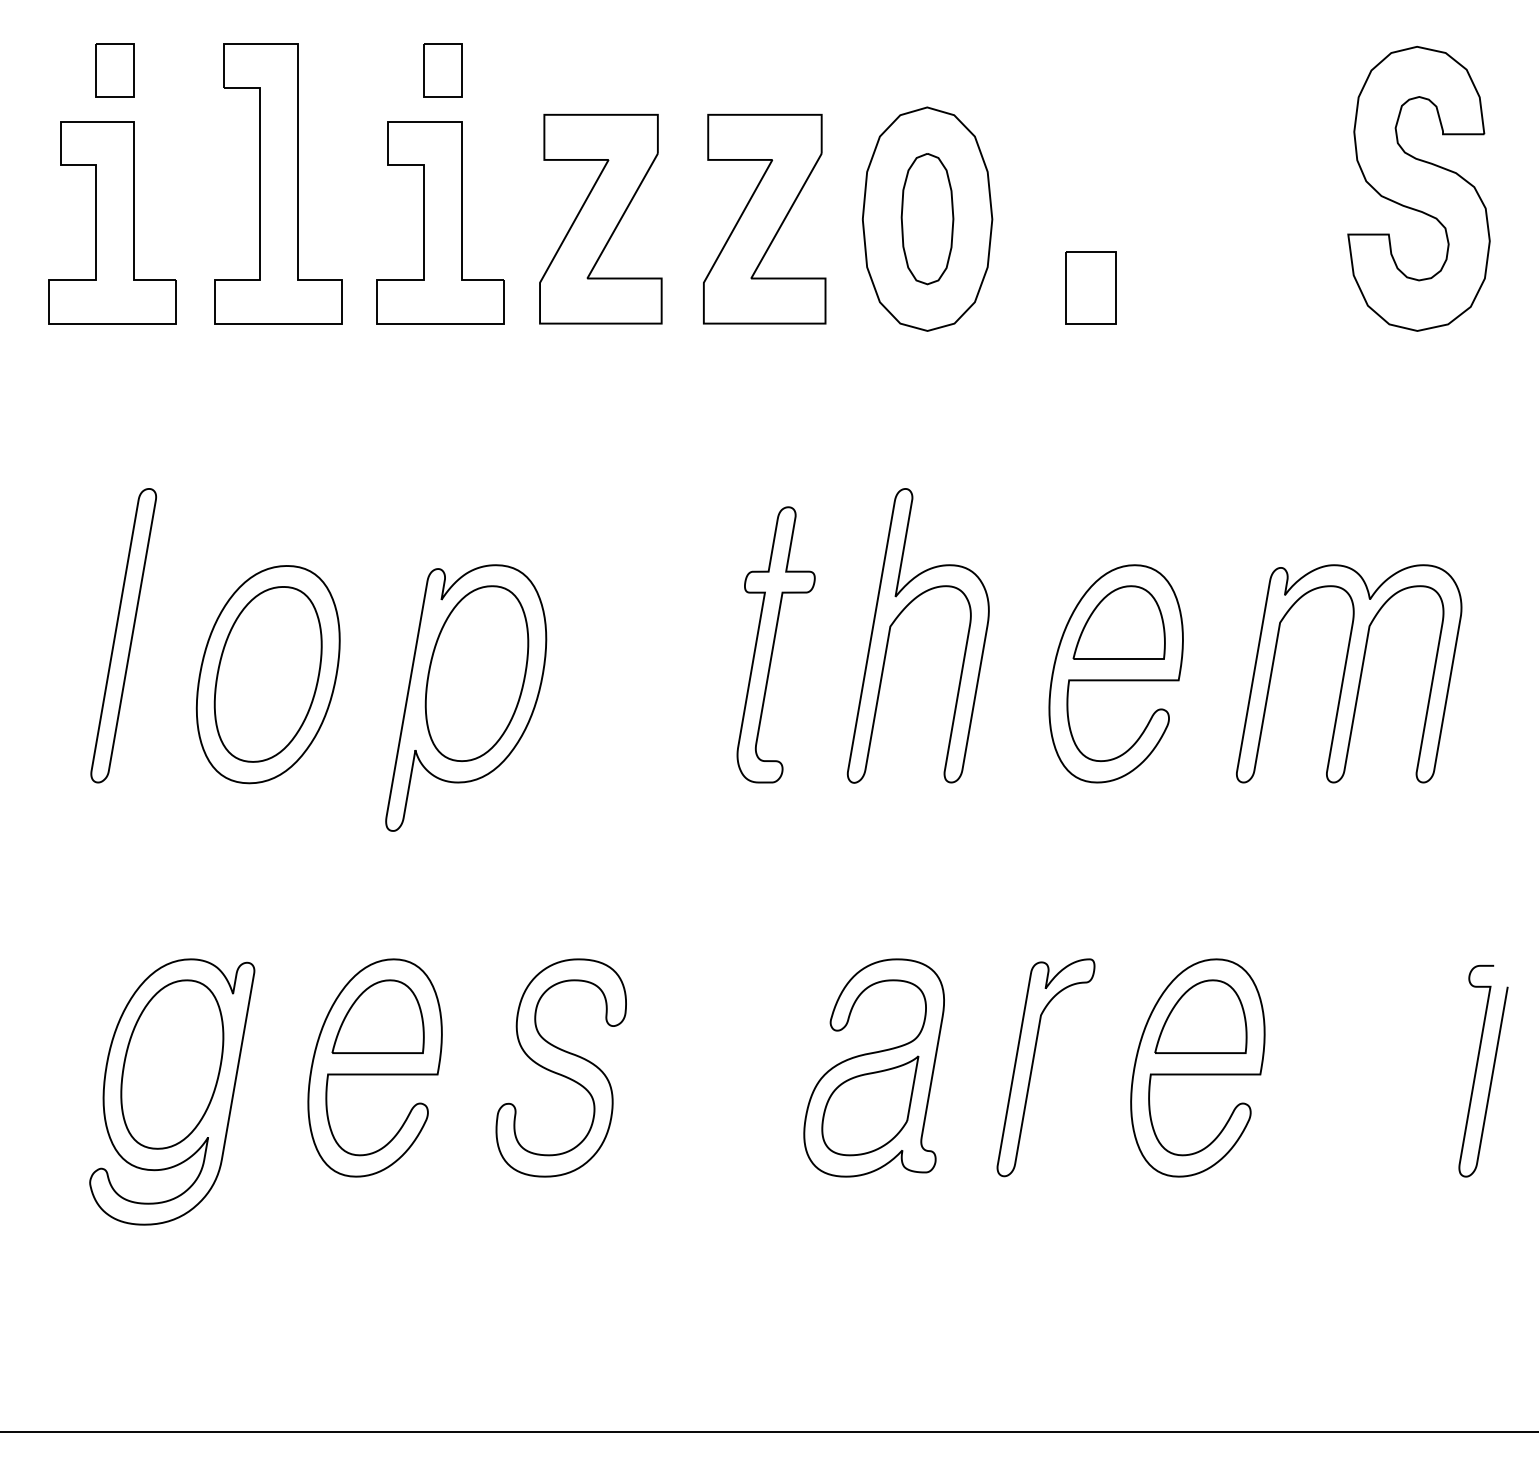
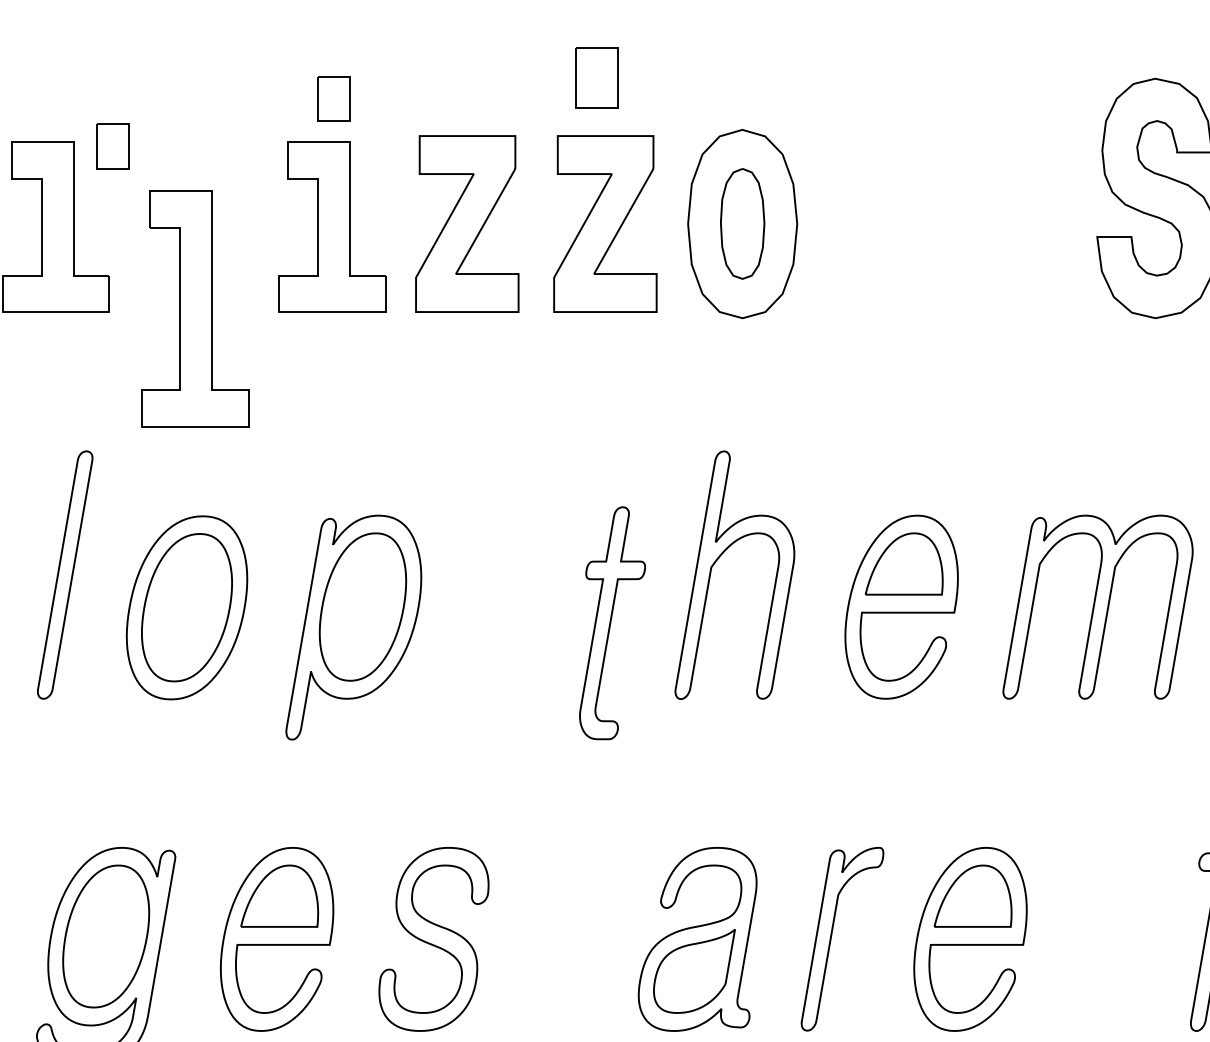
part: (114, 70) -> (112, 145), moved
part: (278, 183) -> (195, 308), moved
part: (1090, 287) -> (595, 77), moved
part: (775, 644) -> (611, 622), moved

